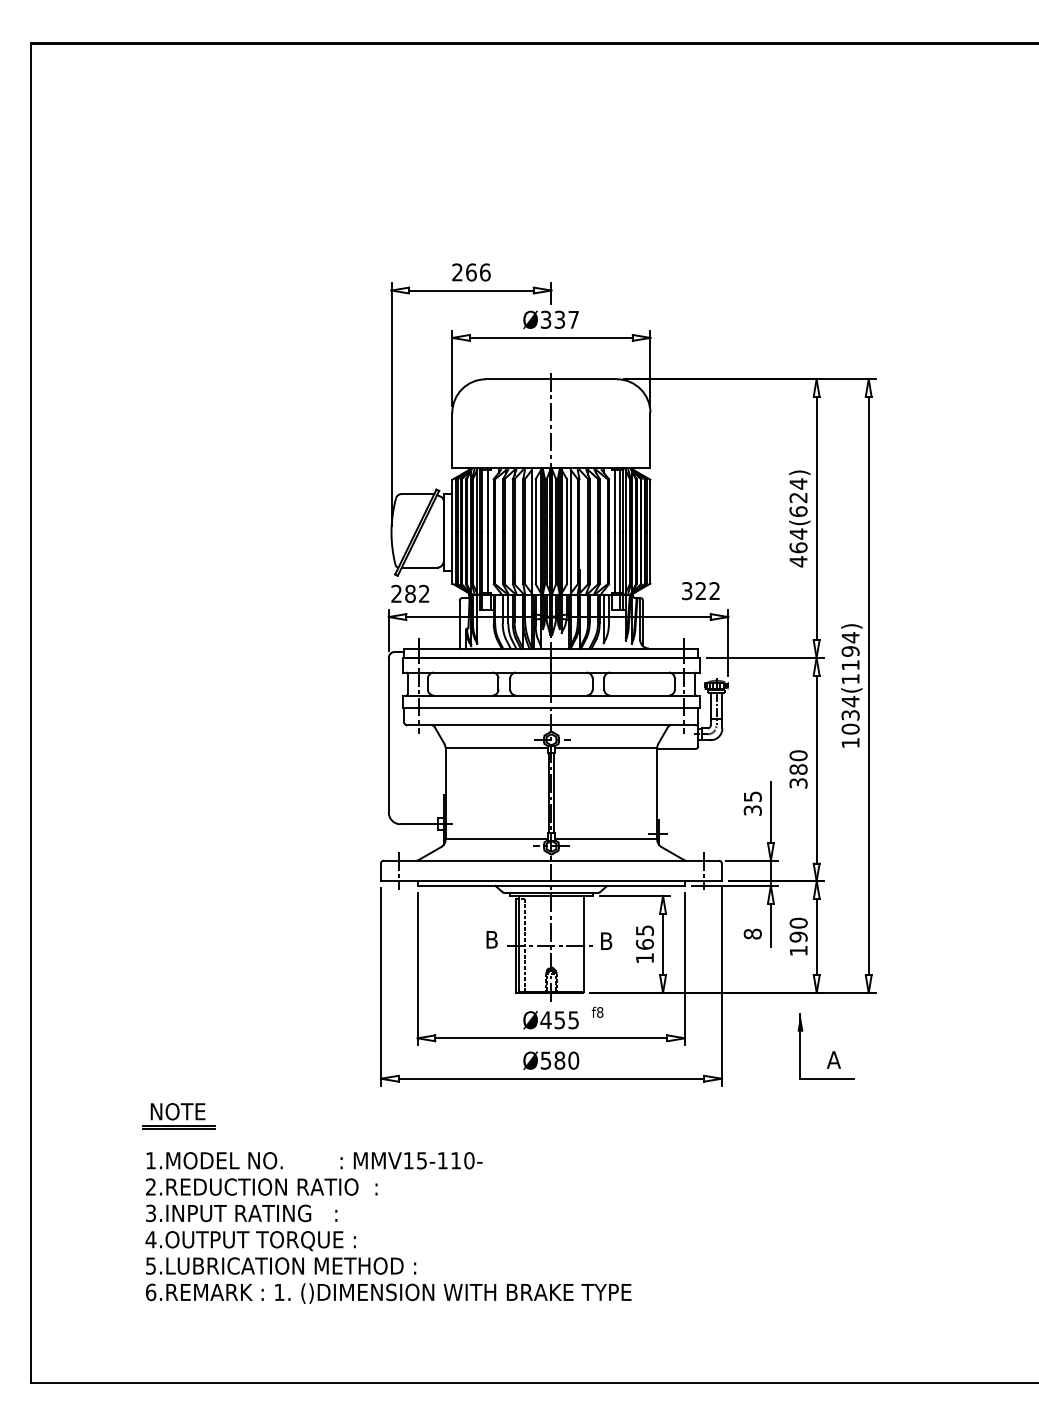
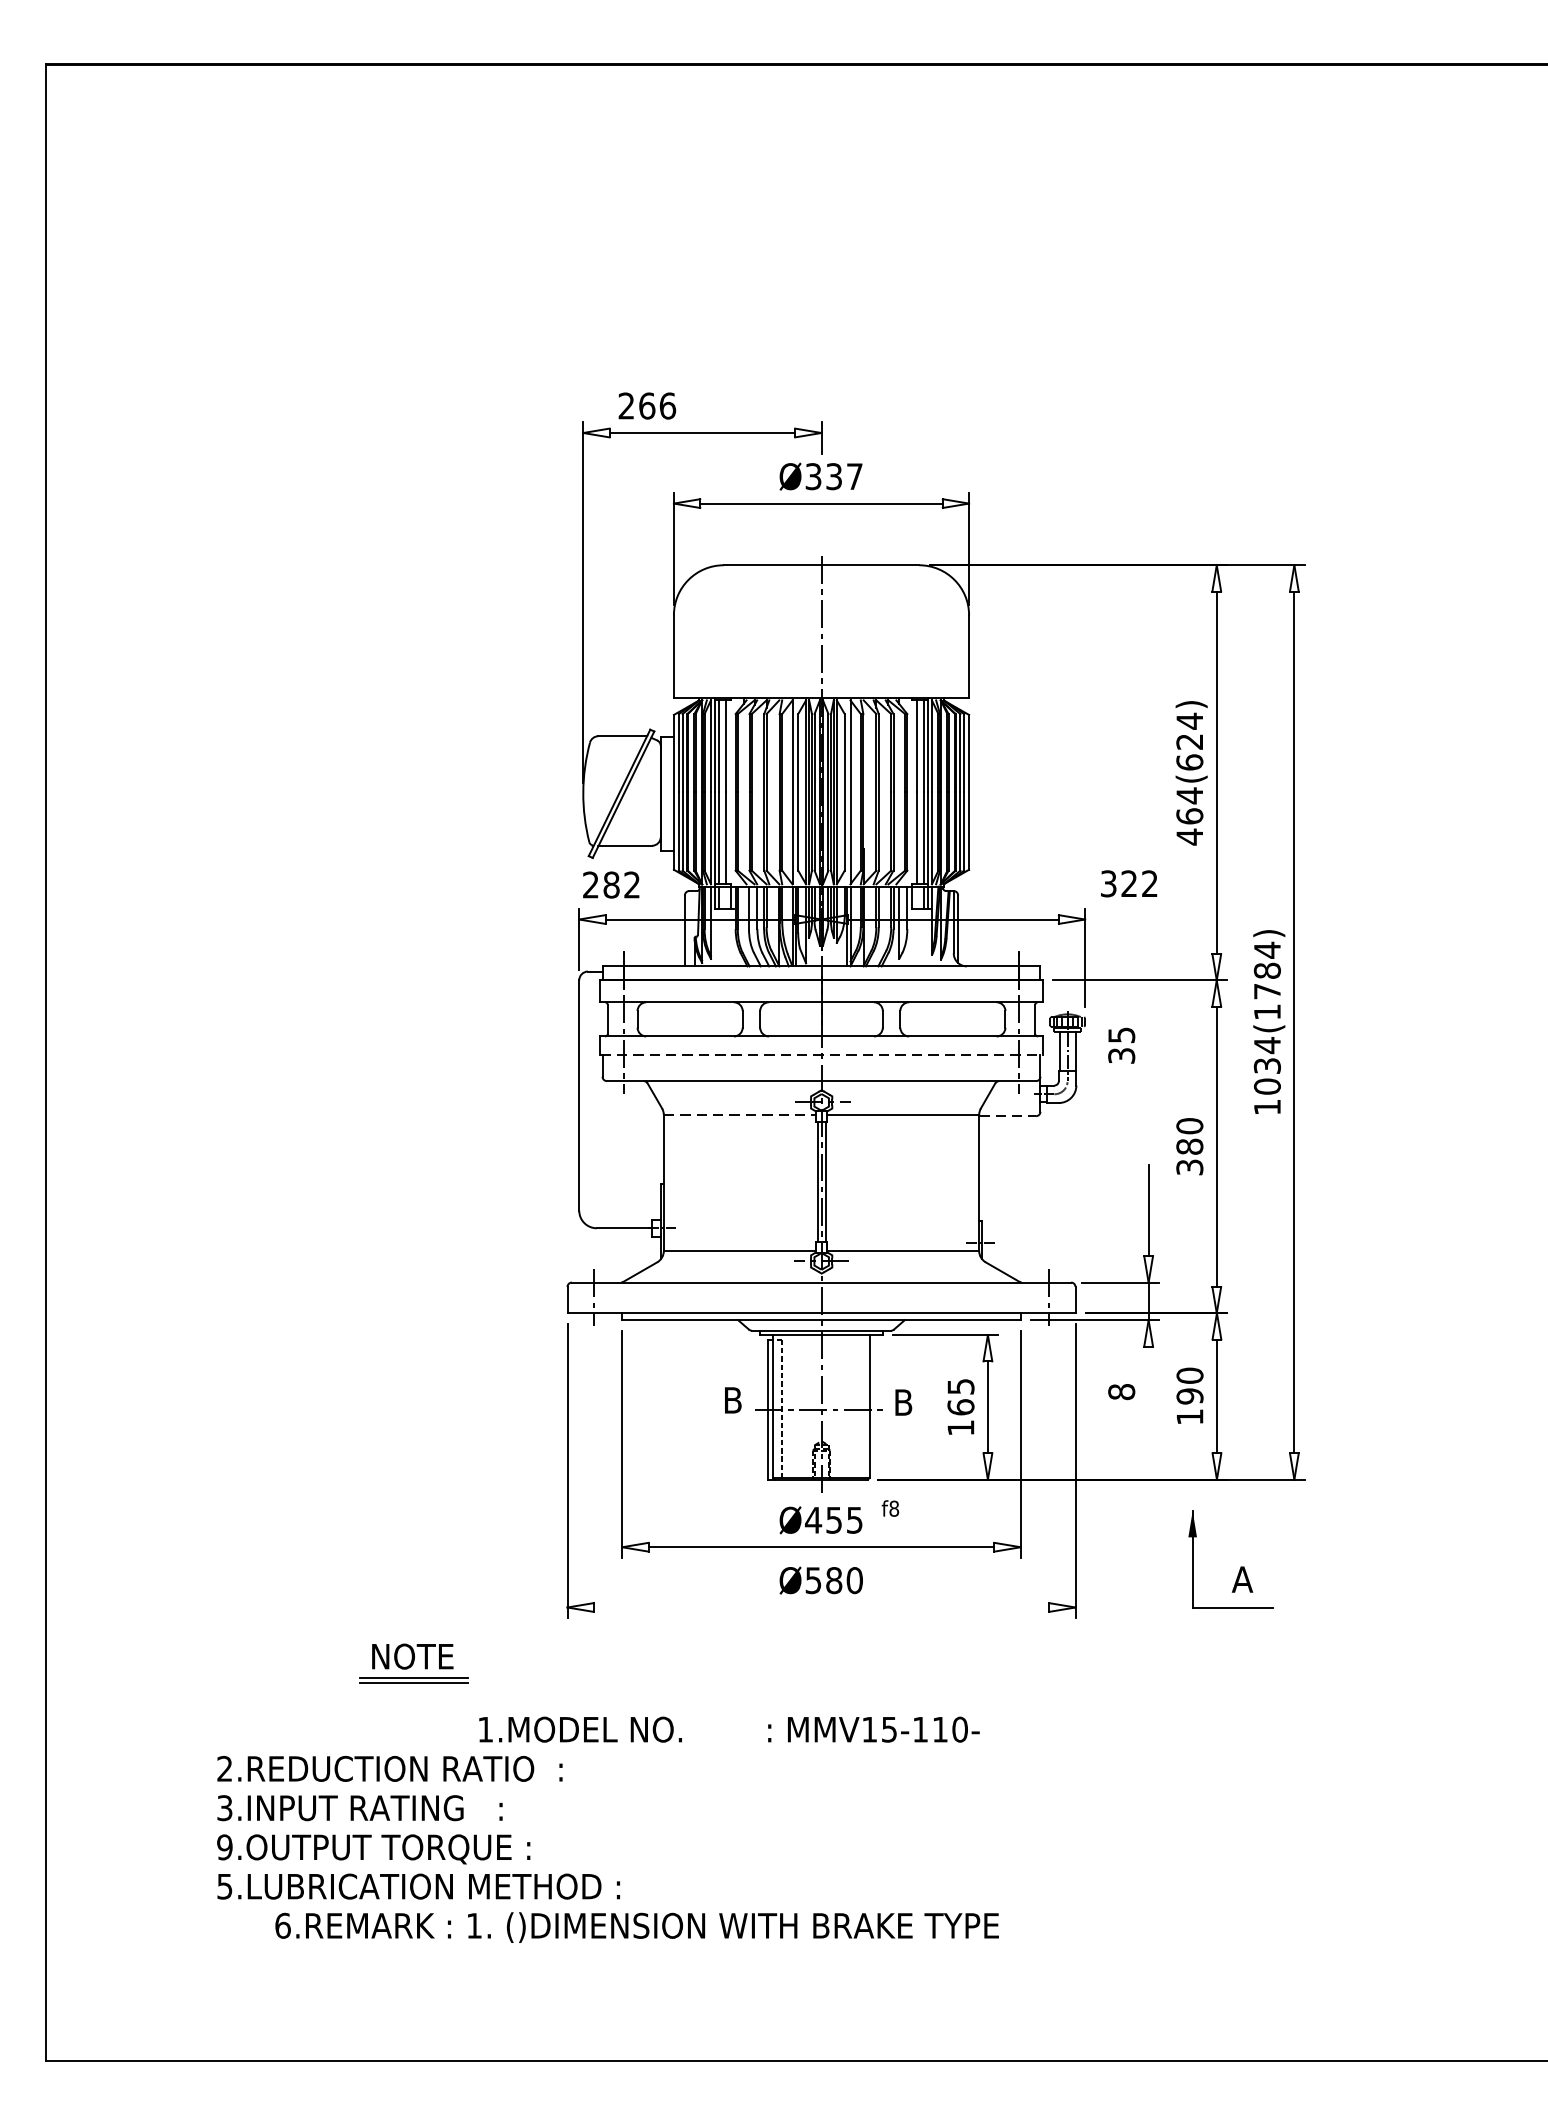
text: (471, 272) -> (647, 406), moved
text: (700, 591) -> (1128, 884), moved
text: (850, 658) -> (1267, 981), 1034(1194) -> 1034(1784)
line: (551, 707) -> (821, 1054), solid -> dashed
line: (497, 748) -> (741, 1115), solid -> dashed
line: (676, 749) -> (1007, 1116), solid -> dashed
text: (752, 803) -> (1121, 1045), moved
line: (770, 925) -> (1148, 1379), removed
line: (551, 1078) -> (821, 1607), removed
part: (178, 1116) -> (413, 1663), moved
text: (314, 1160) -> (729, 1729), moved
text: (150, 1239) -> (224, 1847), 4.OUTPUT -> 9.OUTPUT
text: (388, 1293) -> (636, 1927), moved

